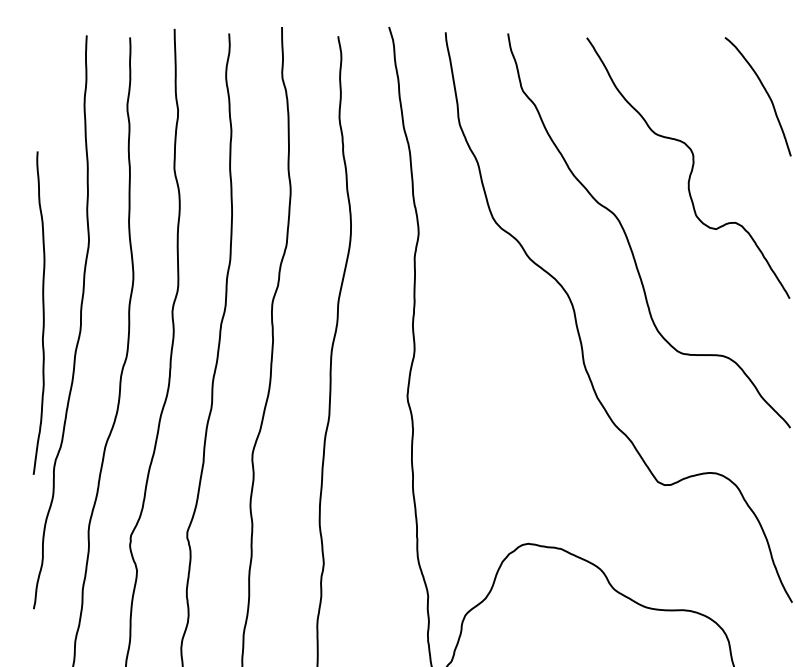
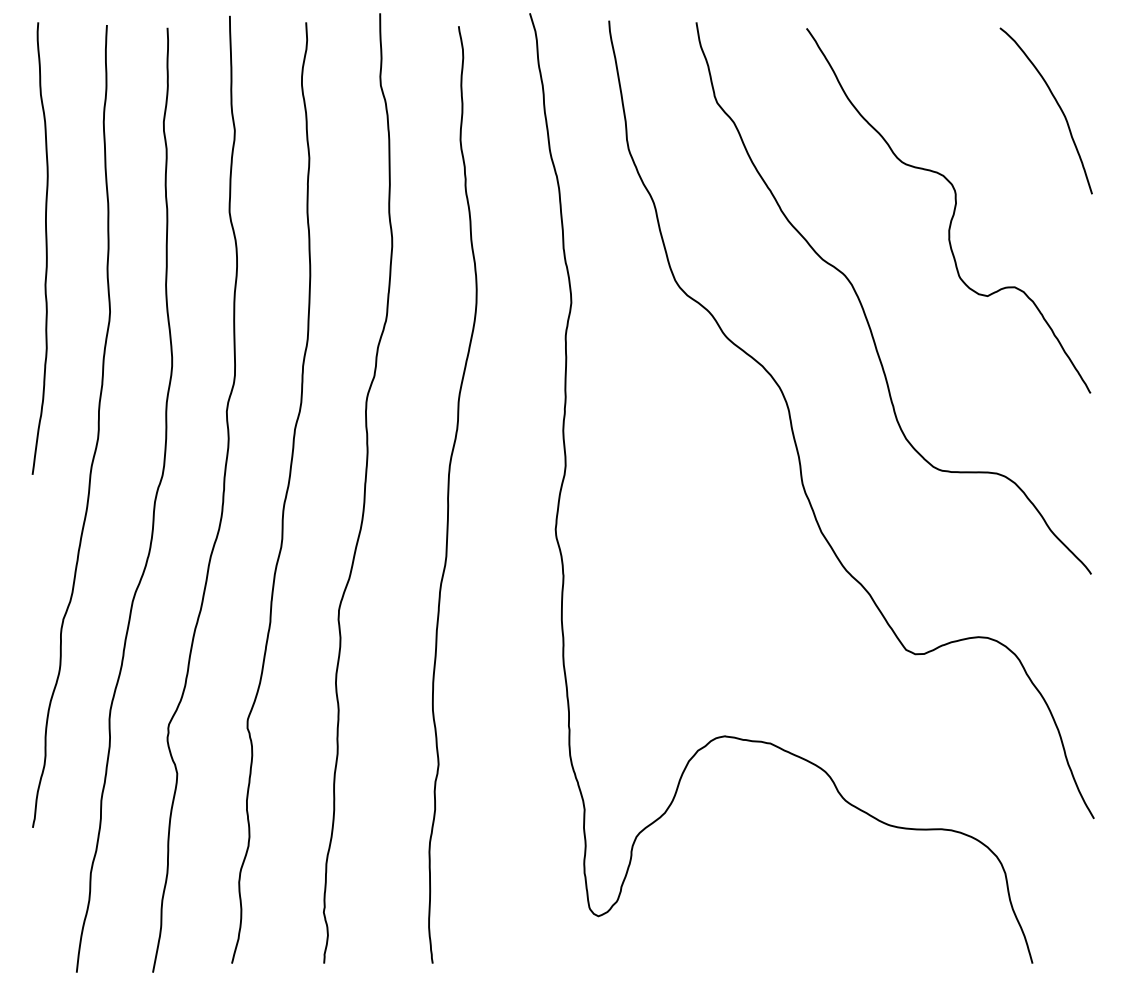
curve: (42, 313) -> (45, 248), moved

